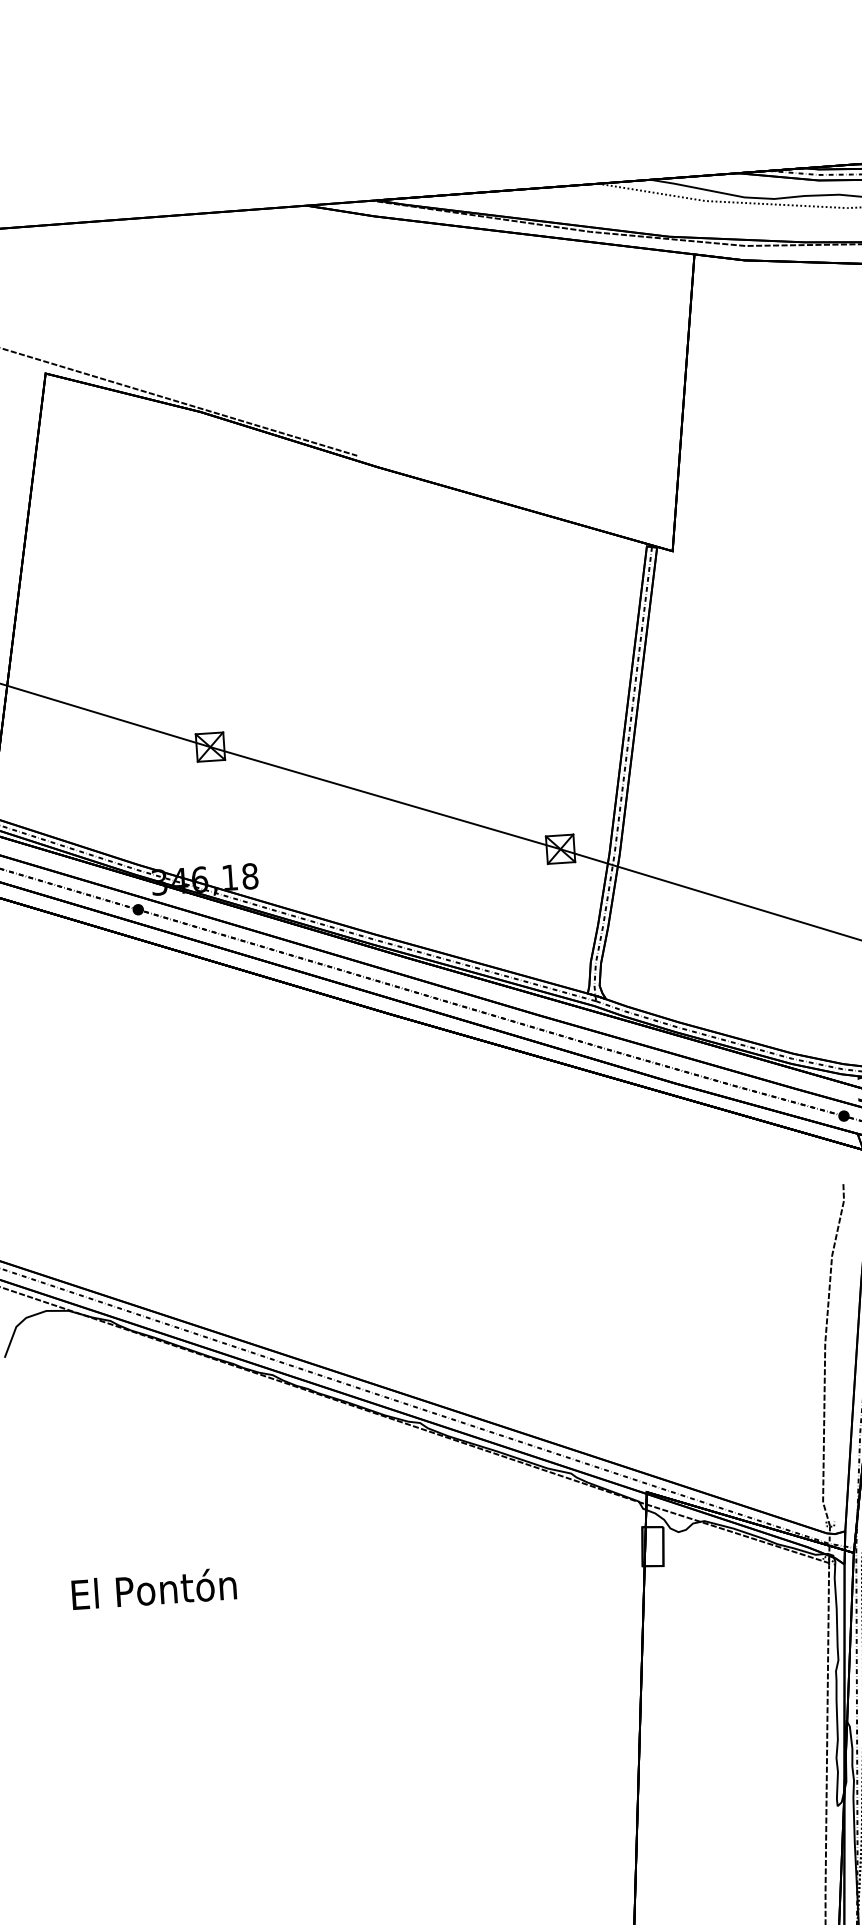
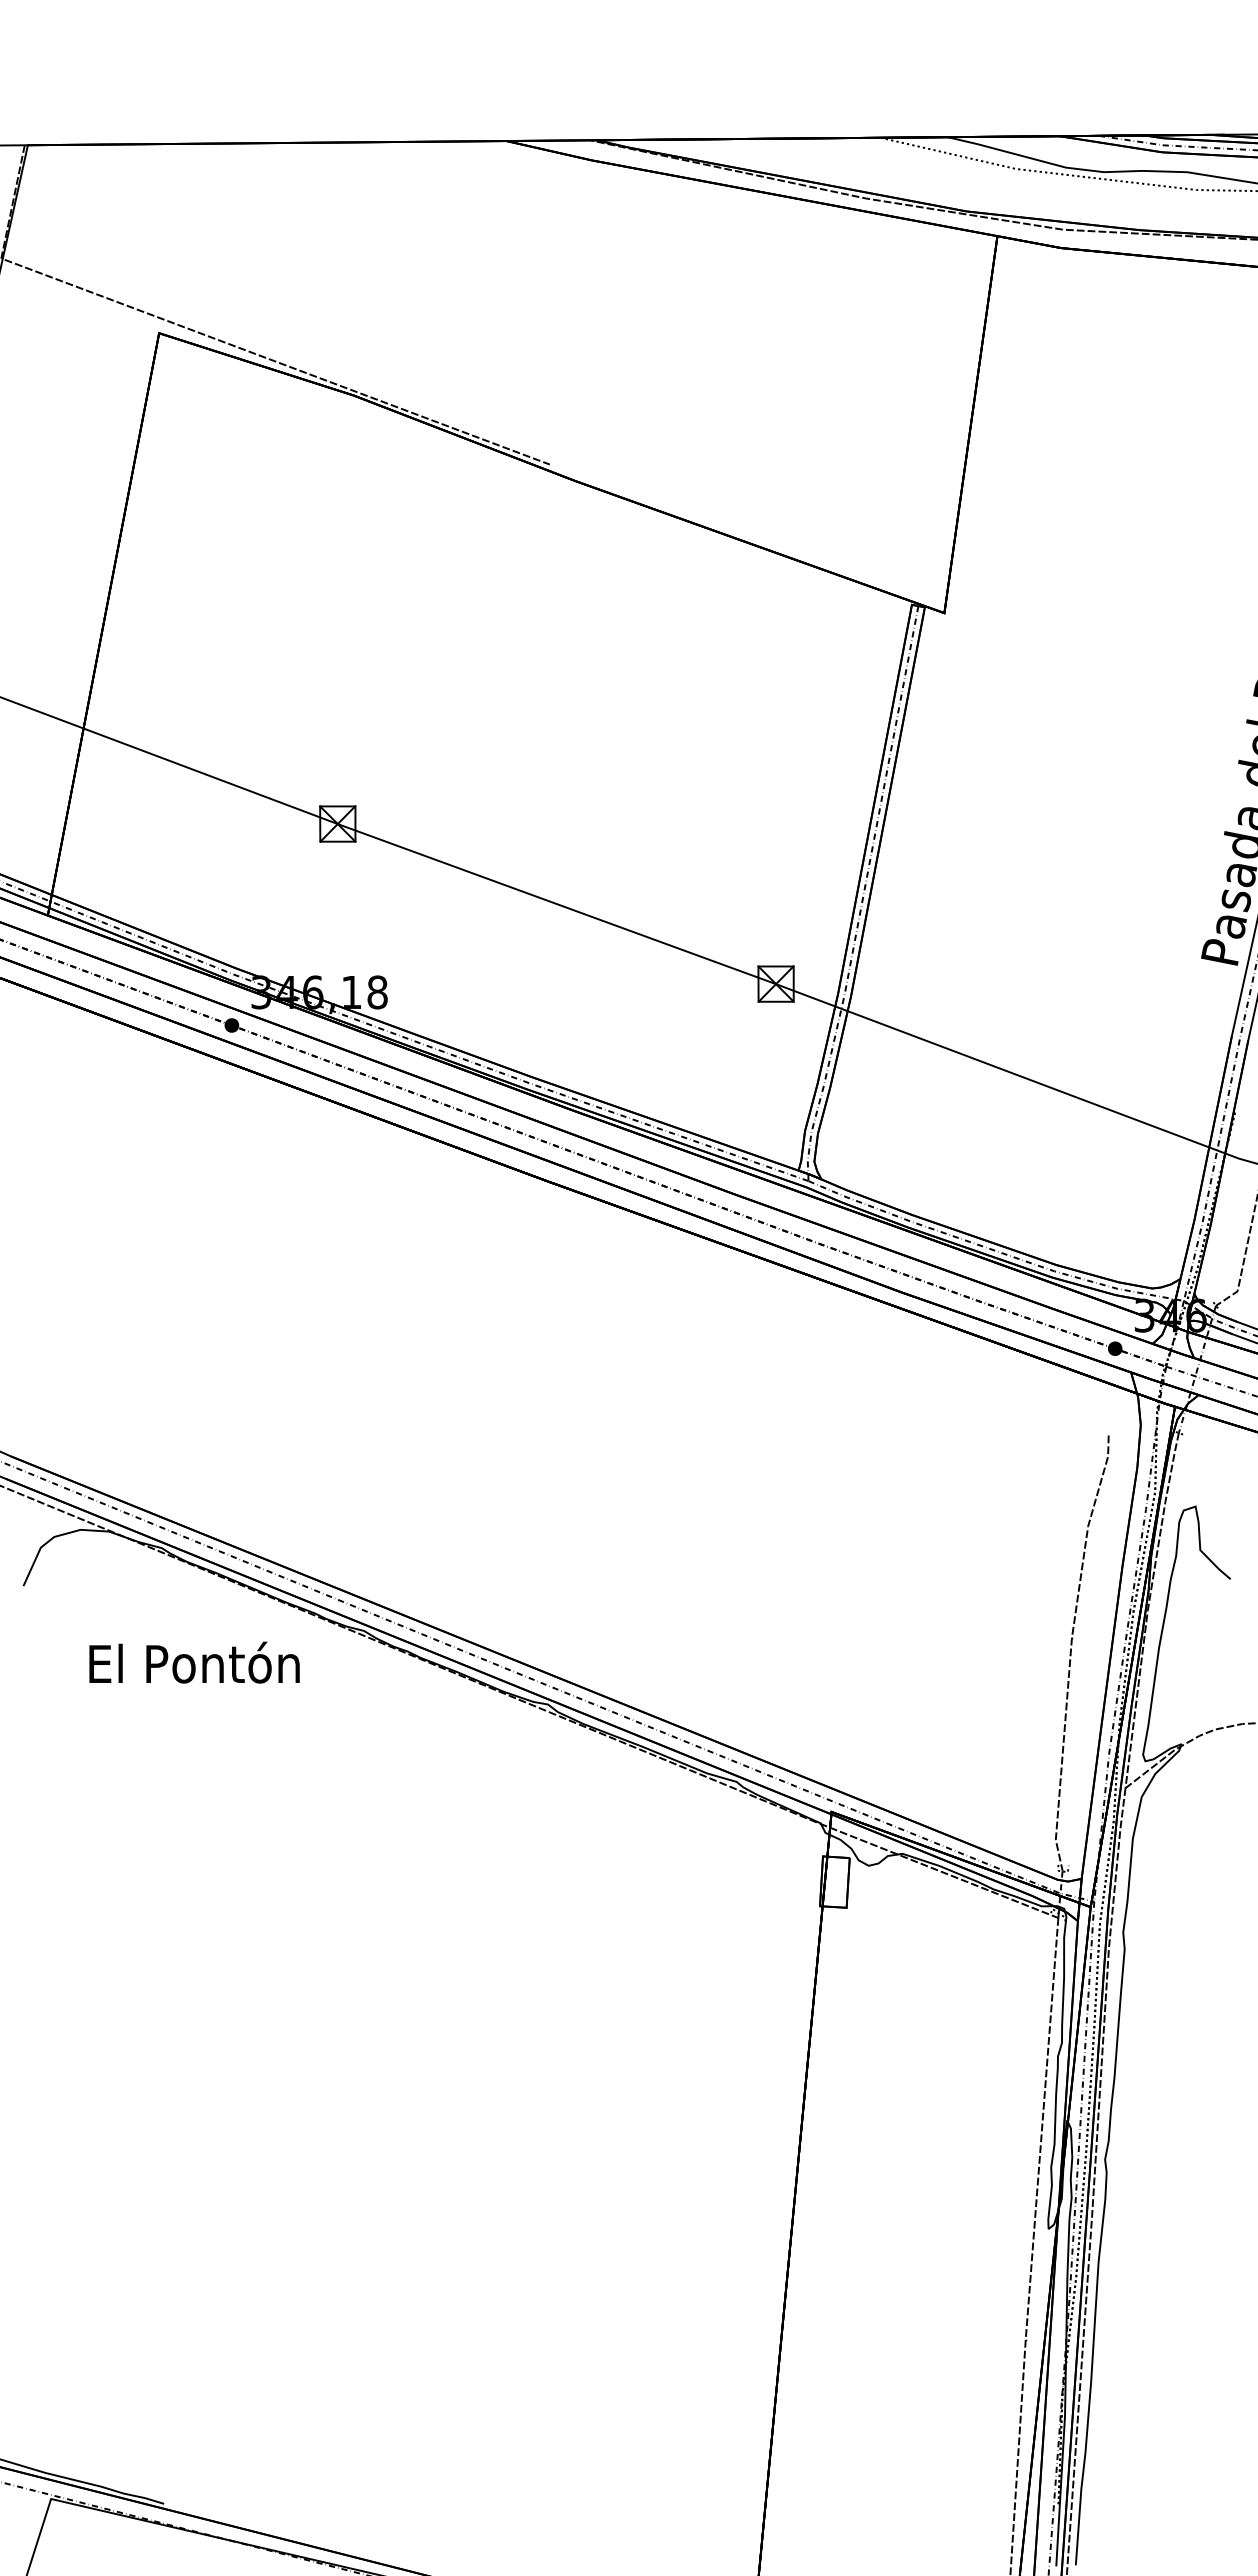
text: (154, 1588) -> (194, 1662), moved

